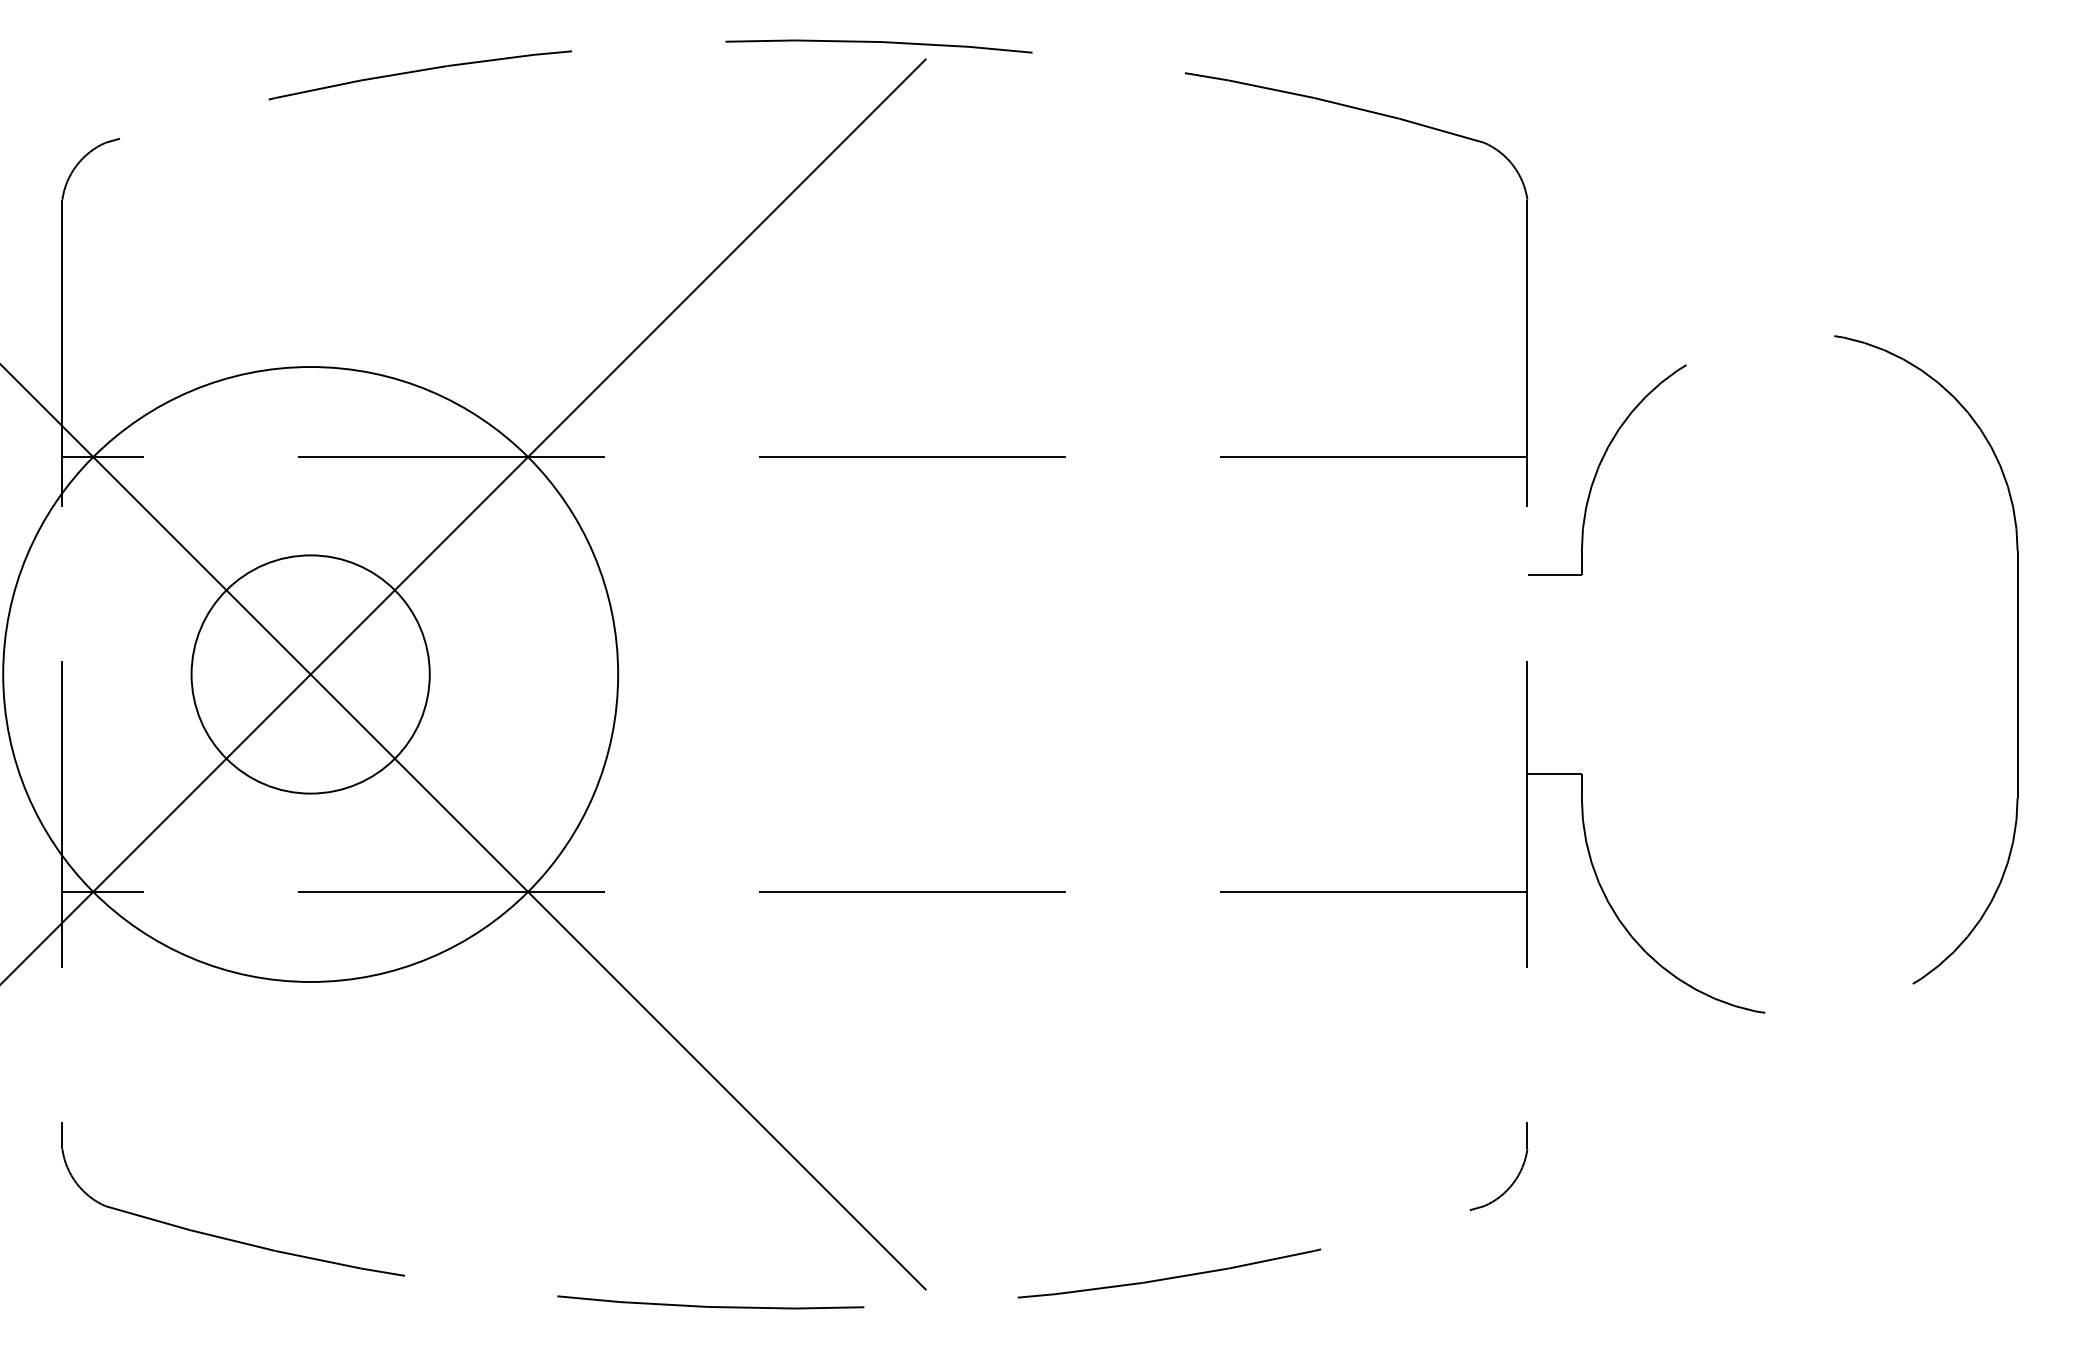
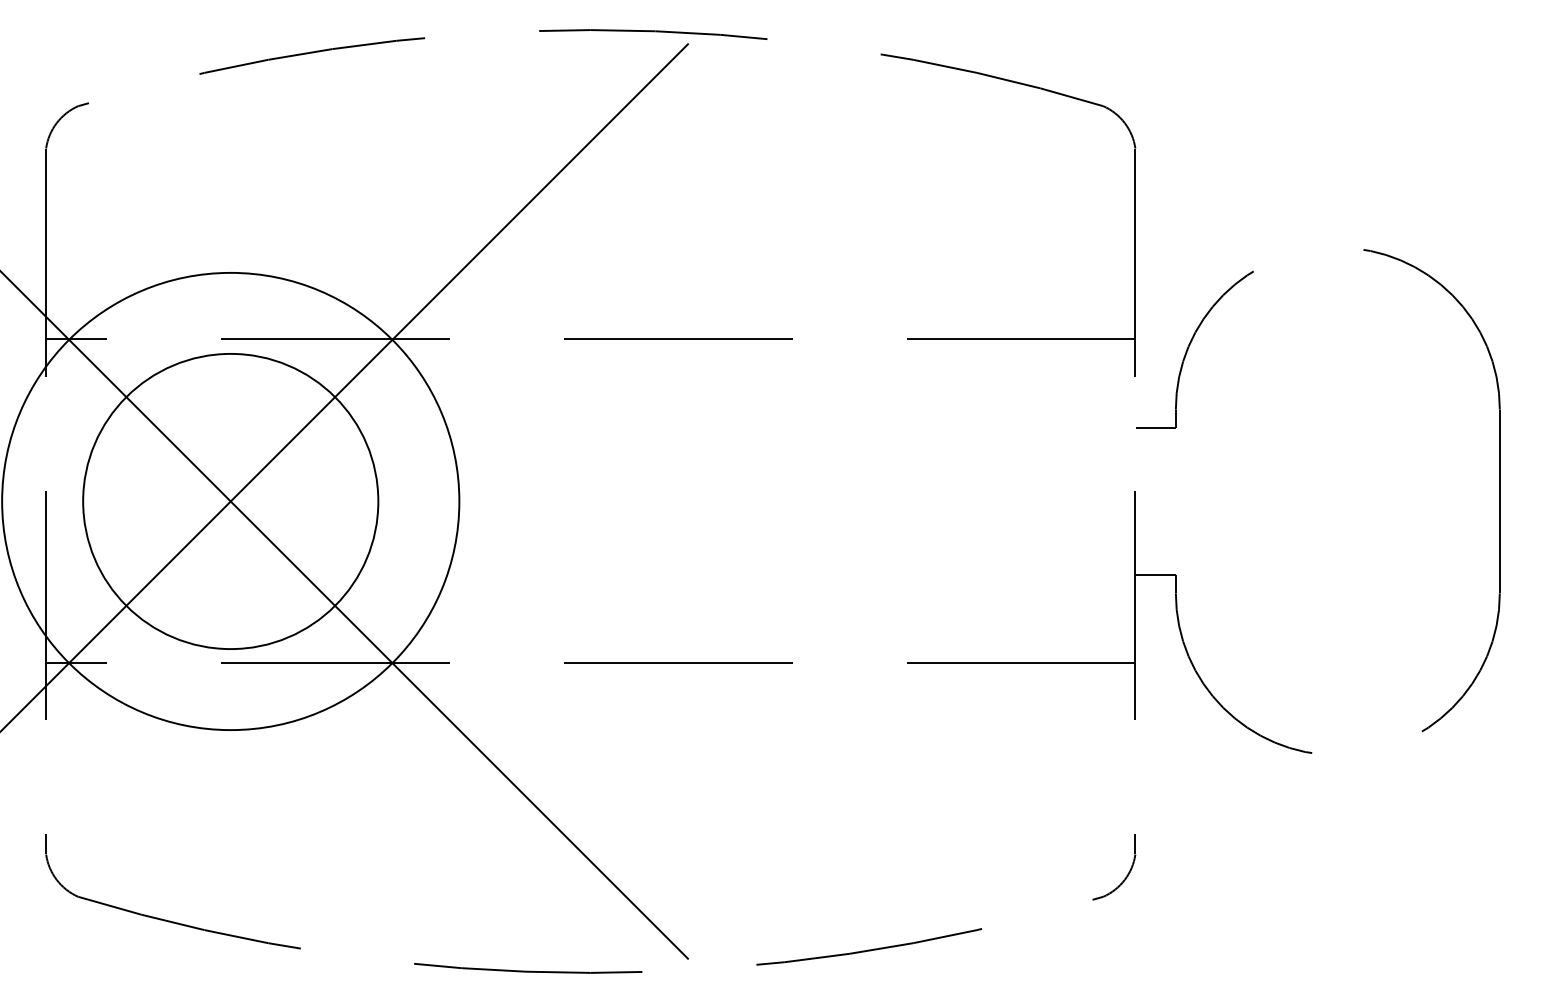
circle: (310, 674) -> (230, 501), size x1.67

